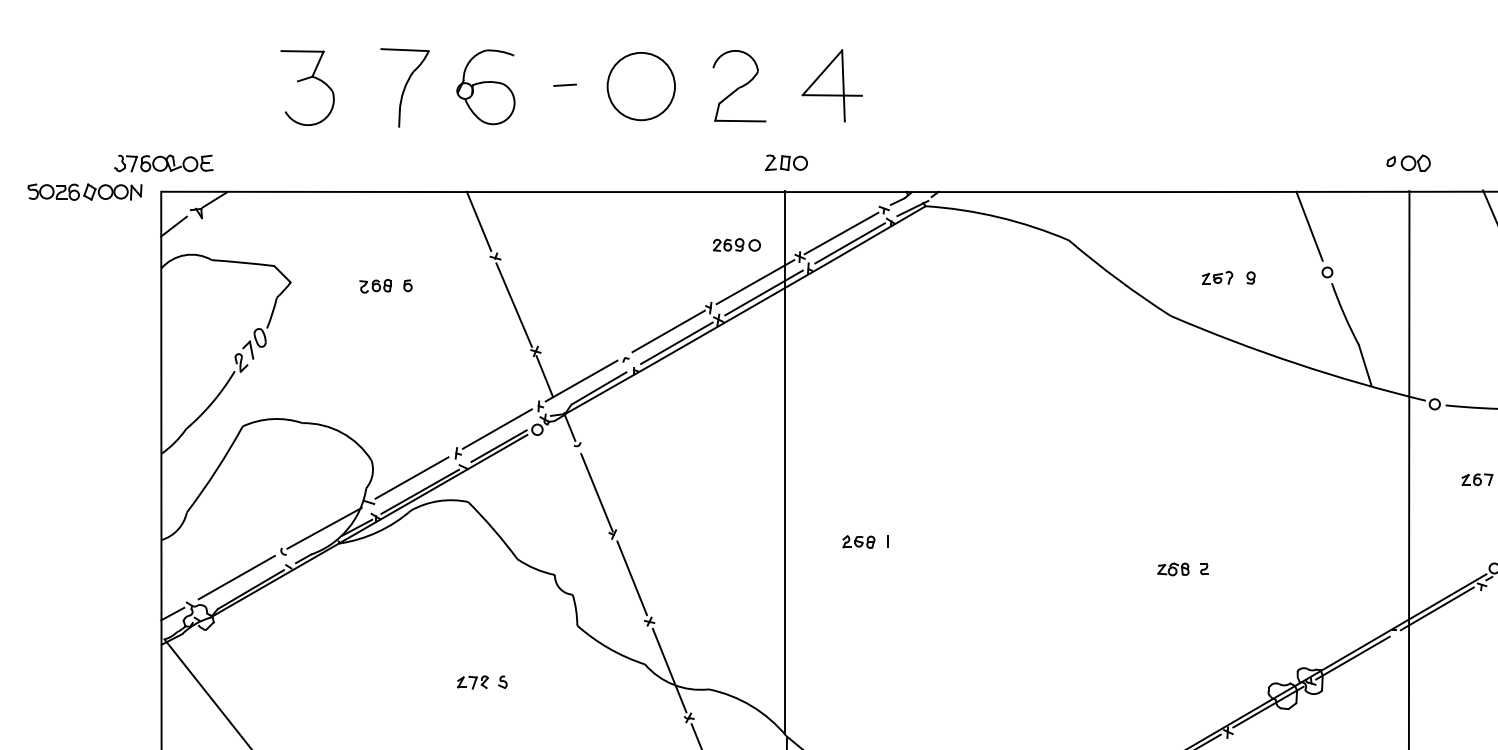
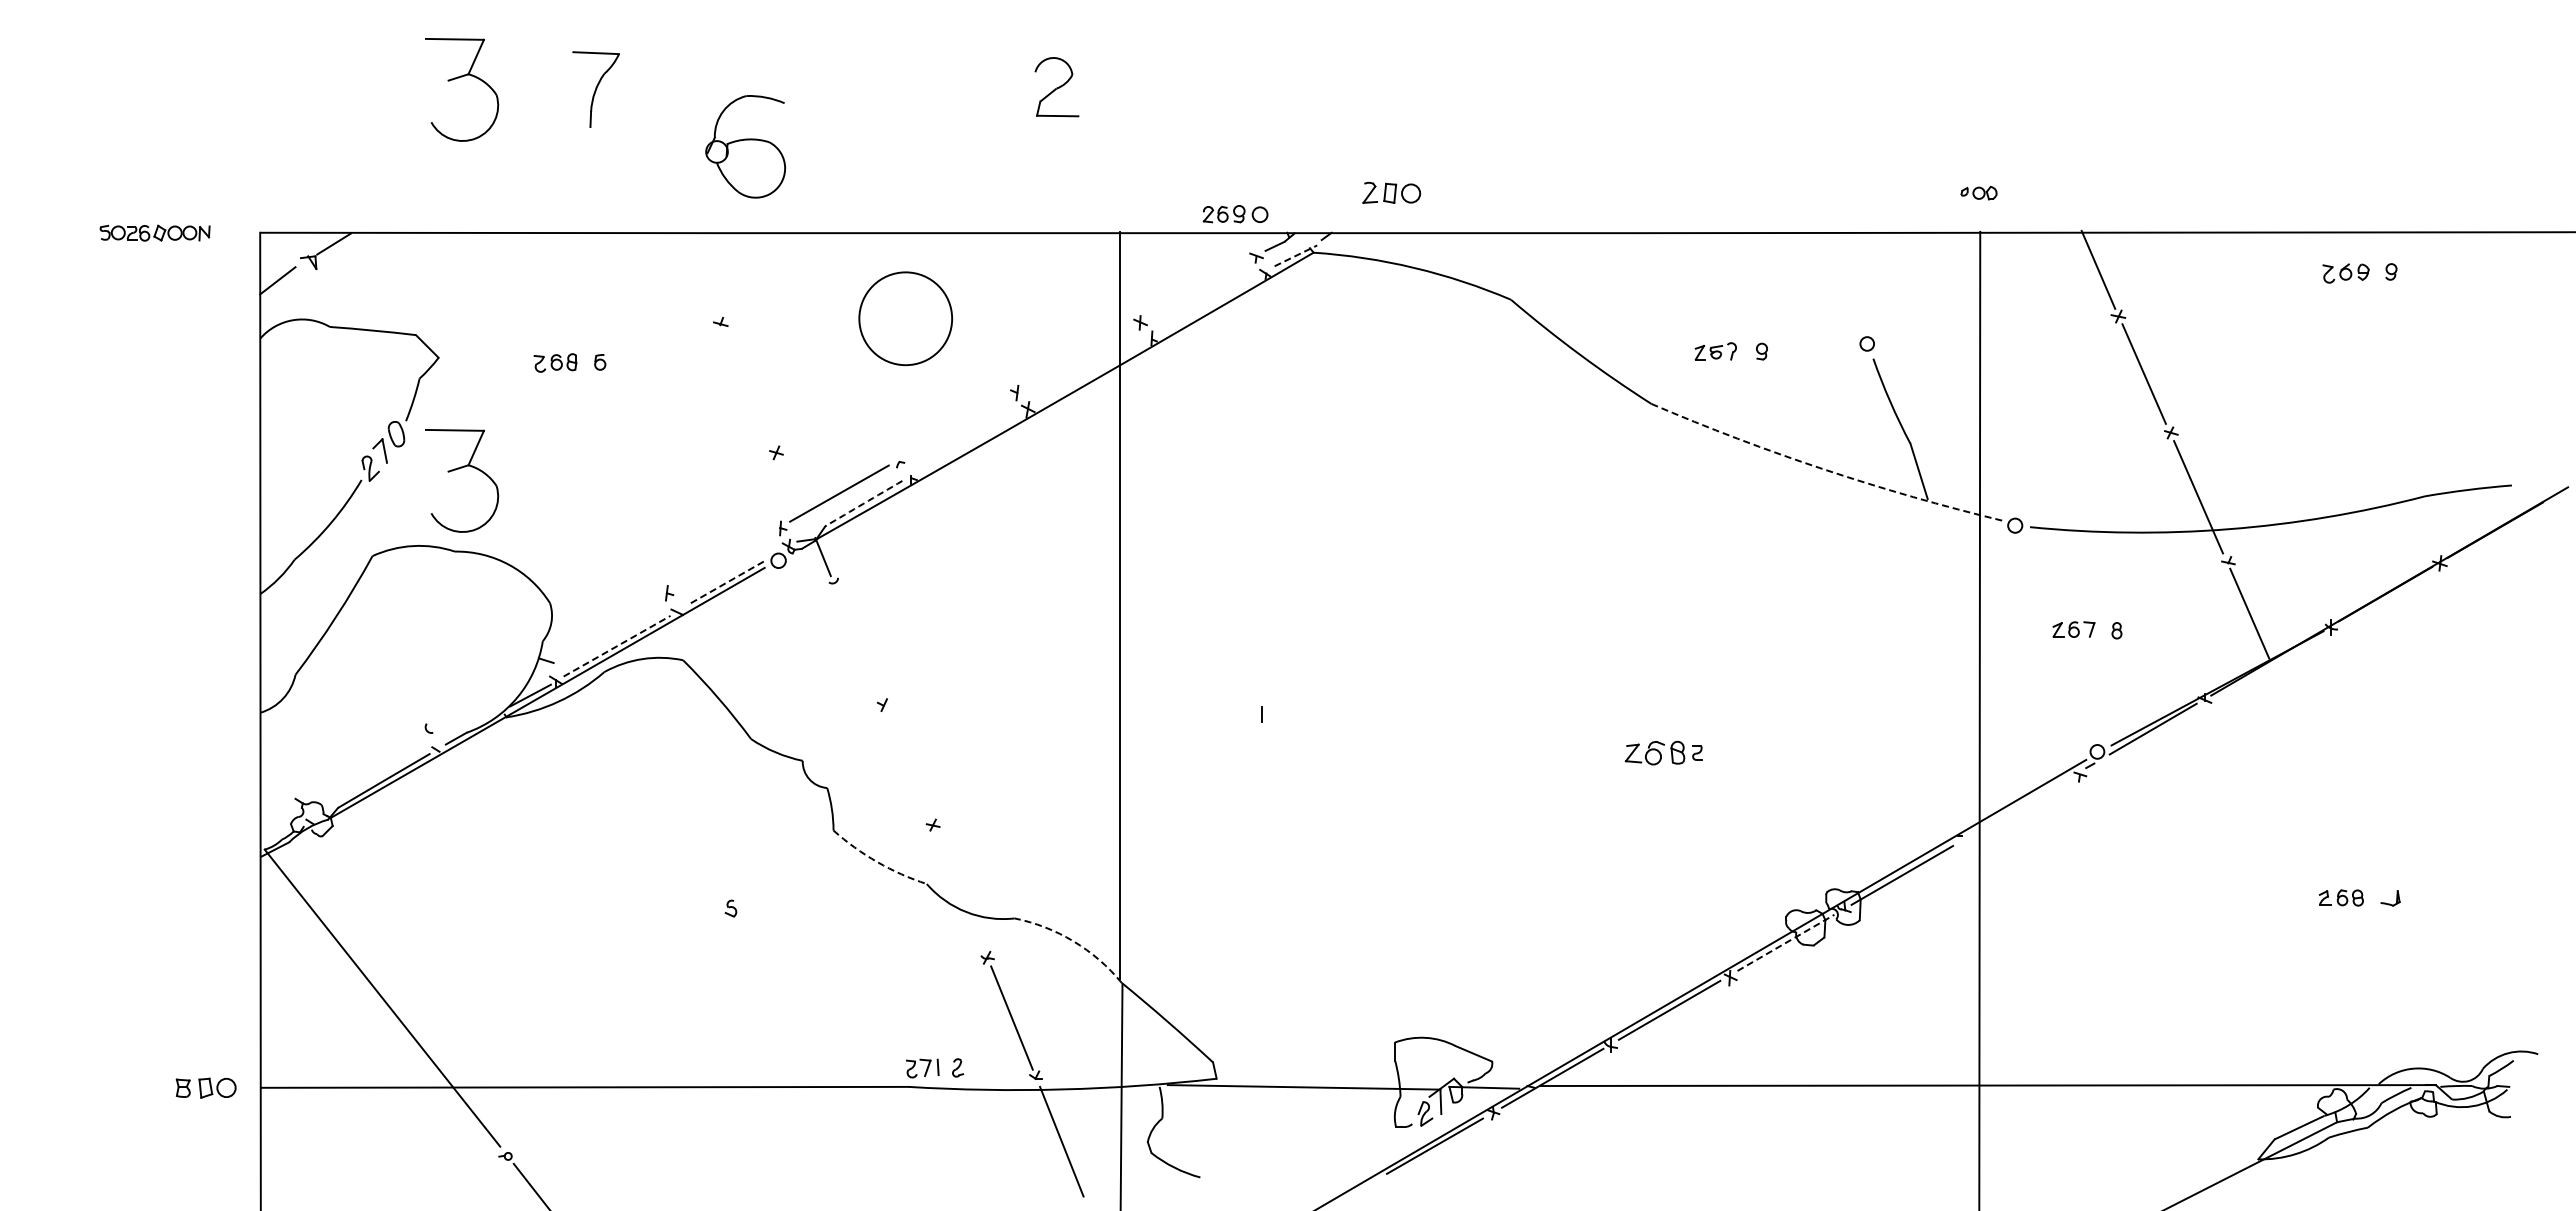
line: (564, 84) -> (816, 85), removed
part: (739, 85) -> (1056, 86), size x0.6
part: (831, 85) -> (1184, 86), removed
circle: (641, 86) -> (905, 318), moved
part: (404, 87) -> (595, 89), size x0.7
part: (485, 87) -> (745, 146), moved
part: (786, 162) -> (1391, 192), moved
part: (1408, 162) -> (1978, 192), size x0.6
part: (163, 163) -> (263, 193), removed
part: (84, 191) -> (154, 232), size x0.7
line: (912, 208) -> (1295, 255), solid -> dashed
line: (478, 221) -> (697, 273), removed
line: (1309, 225) -> (1842, 279), removed
line: (841, 232) -> (1197, 289), removed
line: (850, 243) -> (1209, 303), removed
part: (736, 245) -> (1235, 214), moved
line: (755, 281) -> (1078, 356), removed
line: (763, 293) -> (1090, 372), removed
line: (514, 304) -> (746, 388), removed
line: (668, 330) -> (959, 424), removed
line: (676, 343) -> (970, 441), removed
part: (305, 363) -> (459, 469), added
arc: (1296, 363) -> (1824, 469), solid -> dashed
line: (544, 376) -> (788, 487), removed
arc: (599, 388) -> (863, 503), solid -> dashed
line: (497, 428) -> (723, 559), removed
line: (498, 446) -> (725, 583), solid -> dashed
line: (411, 477) -> (605, 626), removed
line: (420, 492) -> (617, 646), solid -> dashed
line: (596, 492) -> (860, 647), removed
line: (324, 528) -> (485, 696), removed
part: (858, 542) -> (1221, 715), removed
part: (1173, 569) -> (1654, 753), size x1.4
line: (236, 577) -> (363, 764), removed
line: (631, 578) -> (908, 765), removed
line: (1437, 608) -> (2018, 807), removed
line: (172, 613) -> (275, 814), removed
arc: (609, 648) -> (877, 862), solid -> dashed
line: (669, 670) -> (960, 892), removed
part: (472, 682) -> (689, 908), removed
arc: (751, 706) -> (1073, 941), solid -> dashed
line: (1268, 706) -> (1786, 942), solid -> dashed

